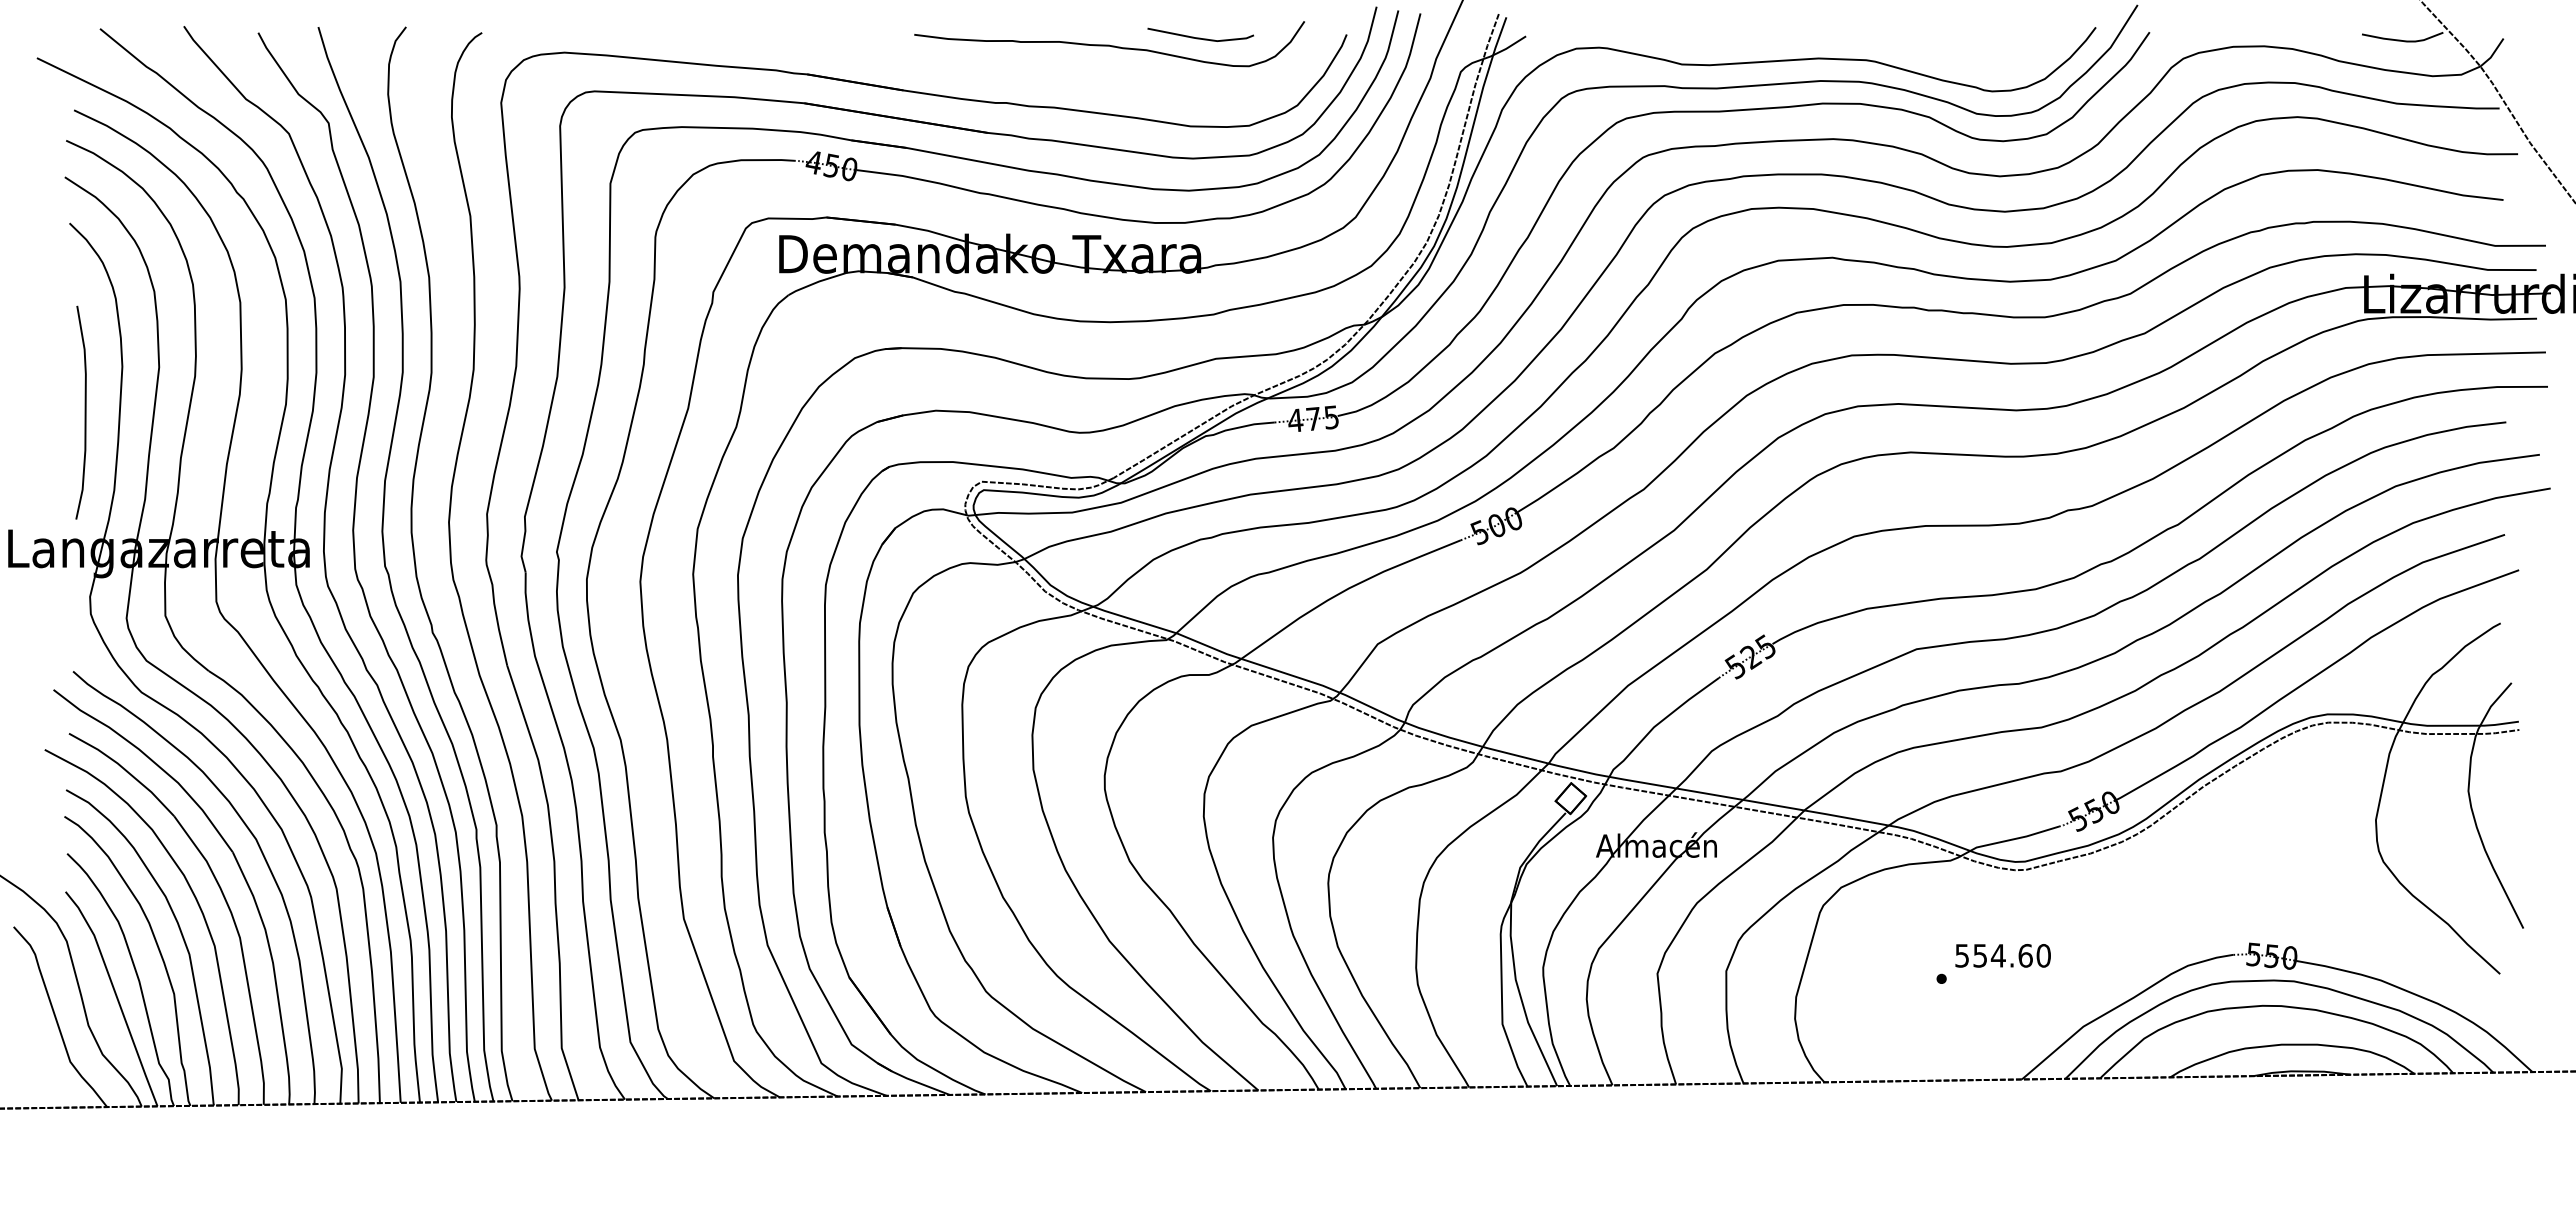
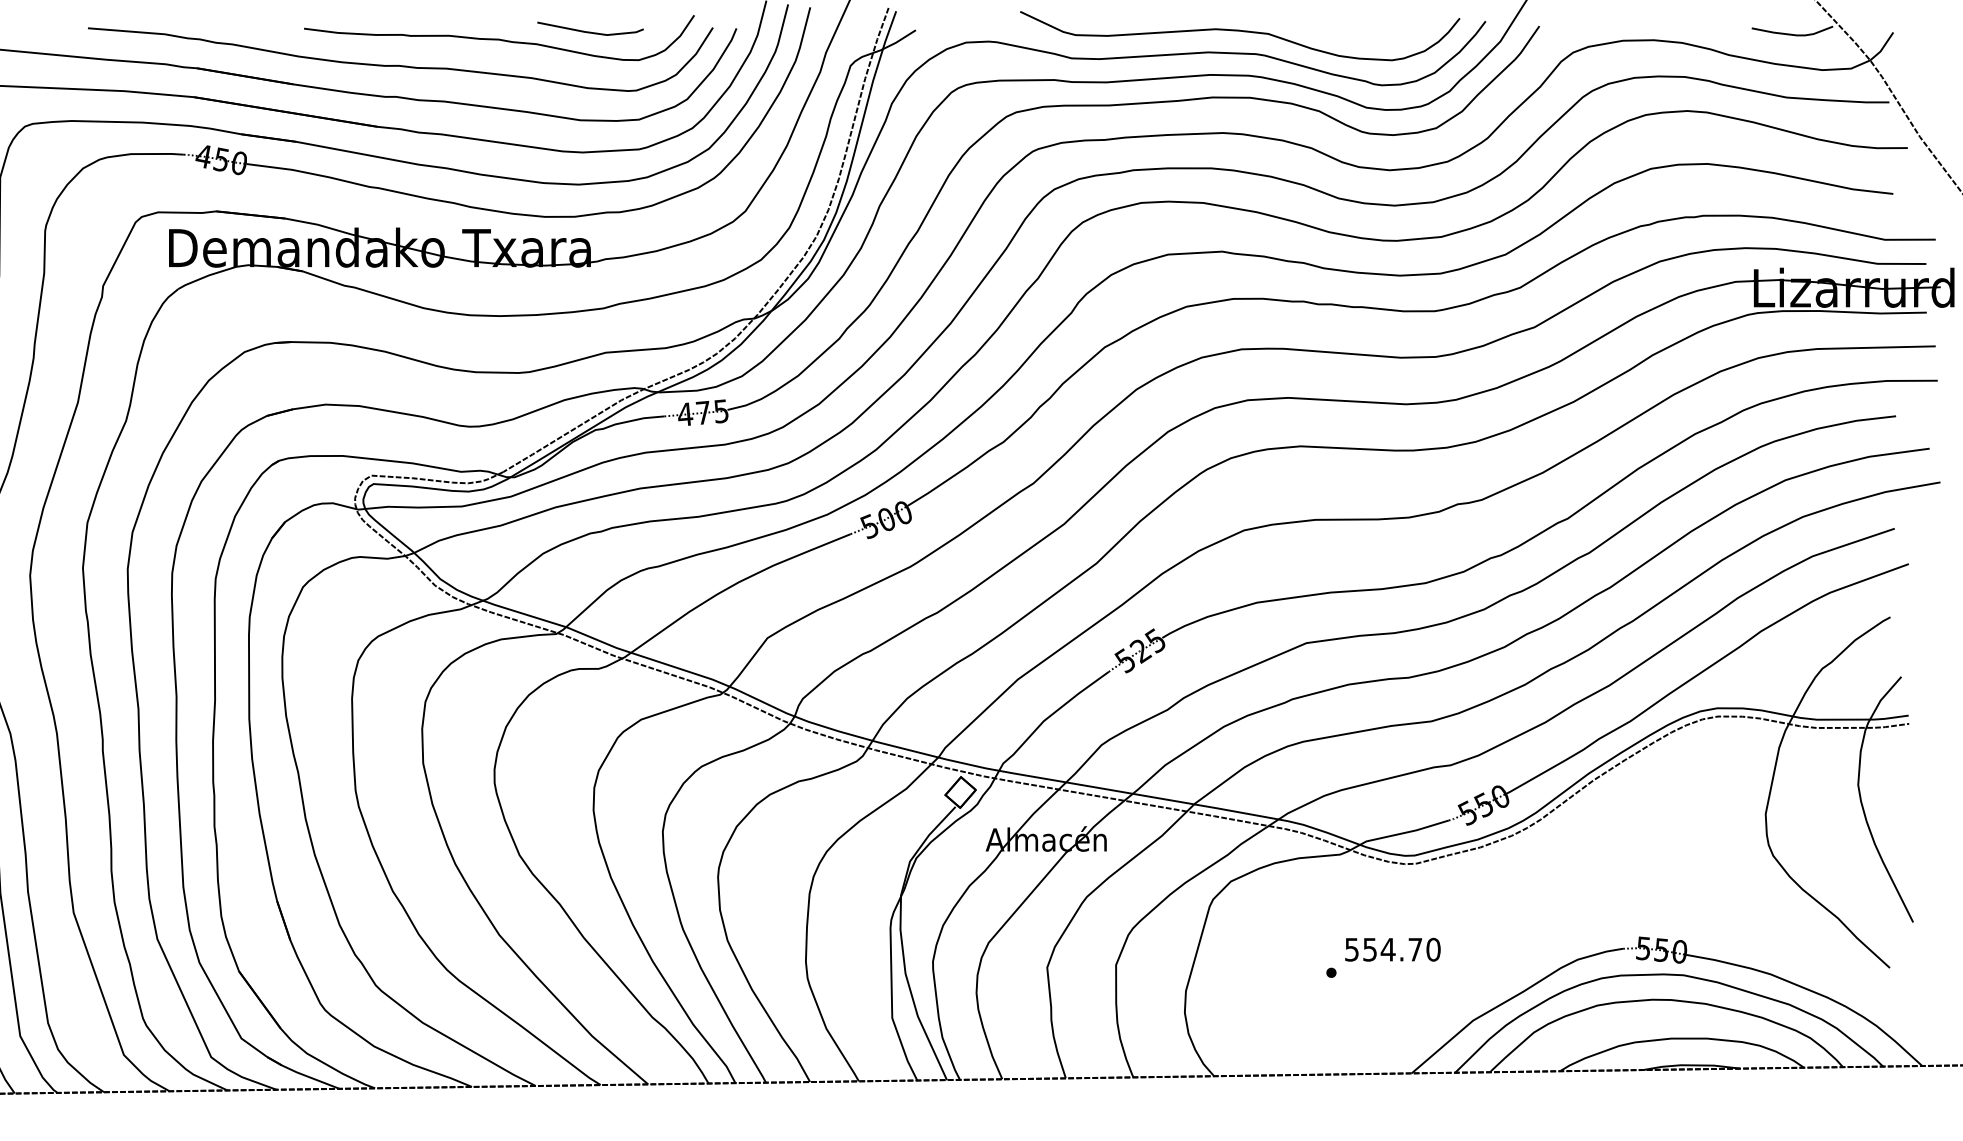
curve: (1850, 37) -> (1240, 31), added
curve: (1010, 71) -> (400, 65), added
text: (2025, 955) -> (1415, 949), 554.60 -> 554.70

